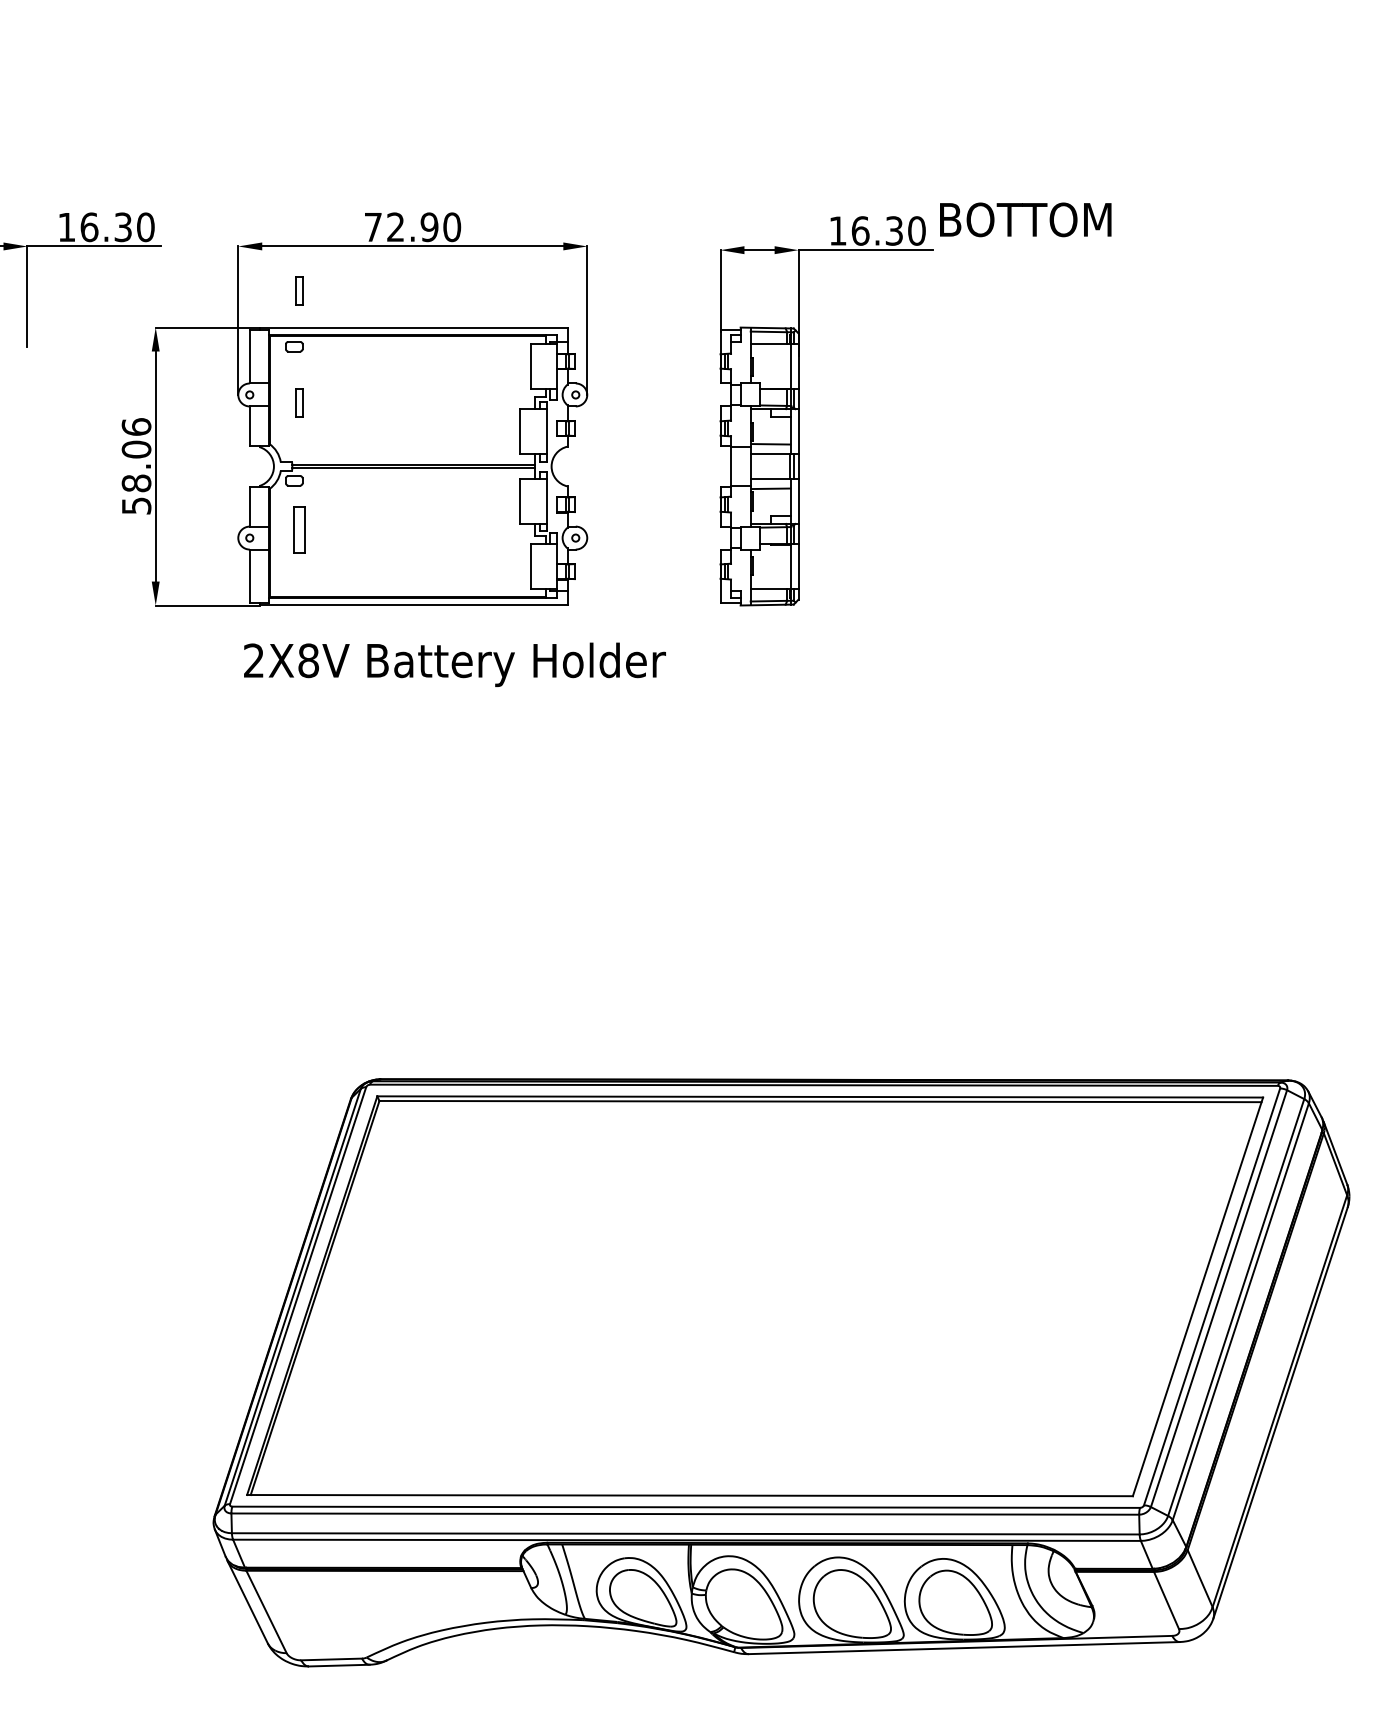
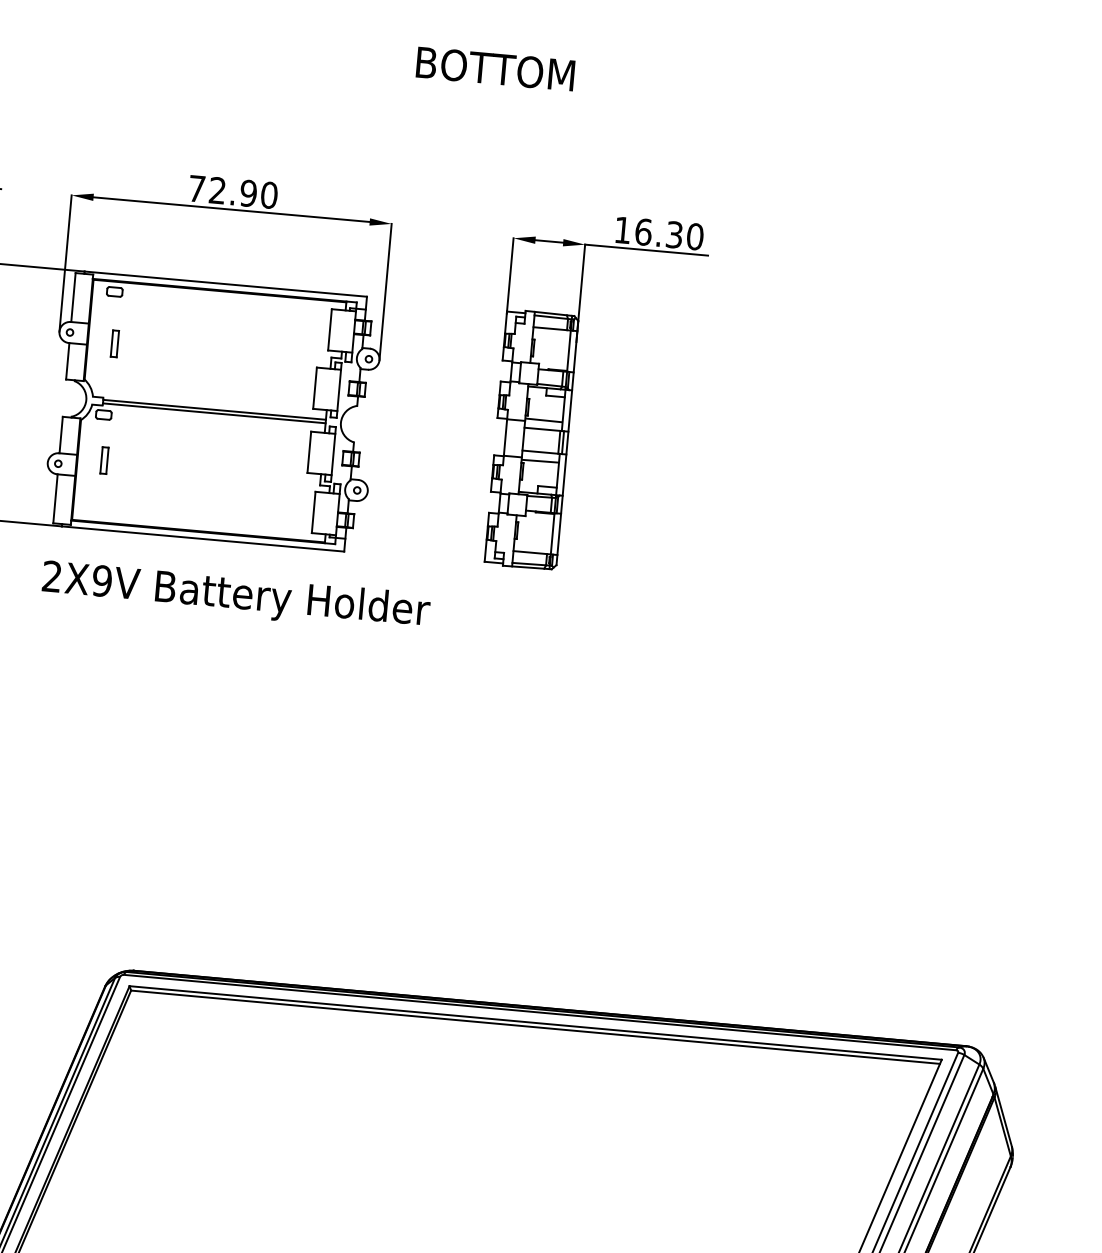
text: (1025, 219) -> (495, 68), moved
part: (299, 290) -> (124, 240), removed
part: (299, 530) -> (104, 460), size x0.62
text: (308, 660) -> (102, 580), 2X8V -> 2X9V

